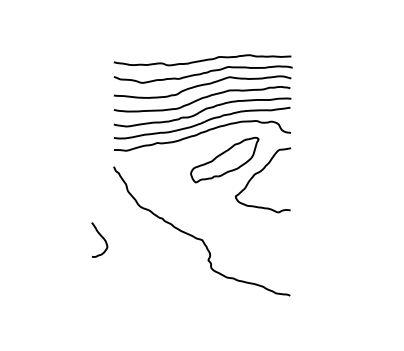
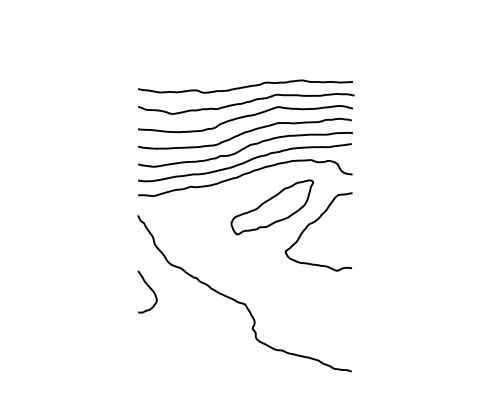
curve: (101, 237) -> (149, 289), moved

